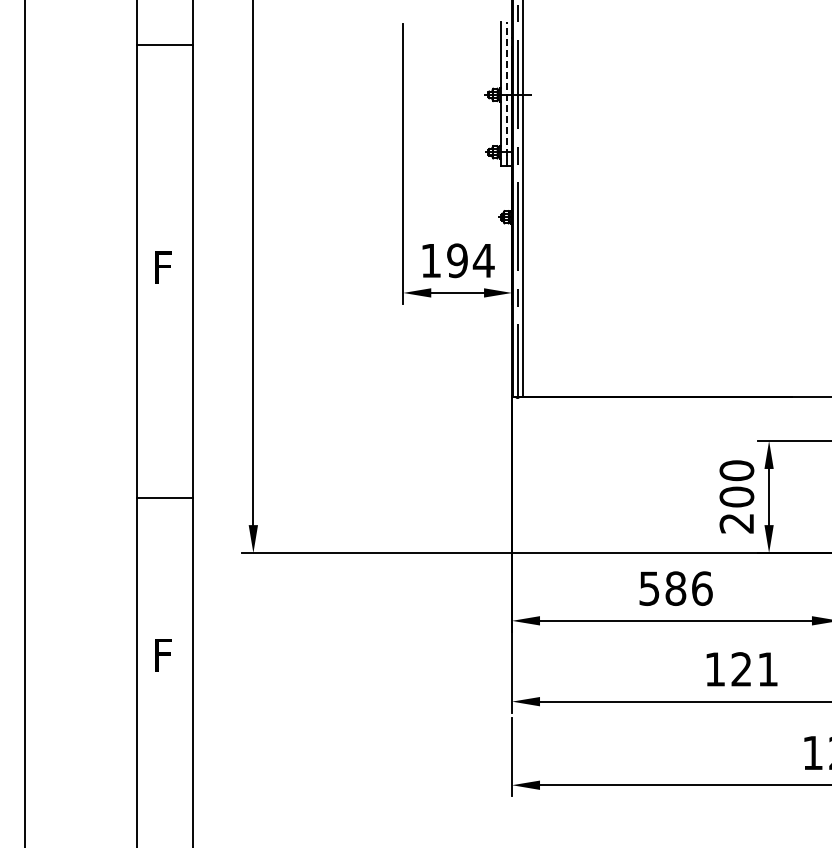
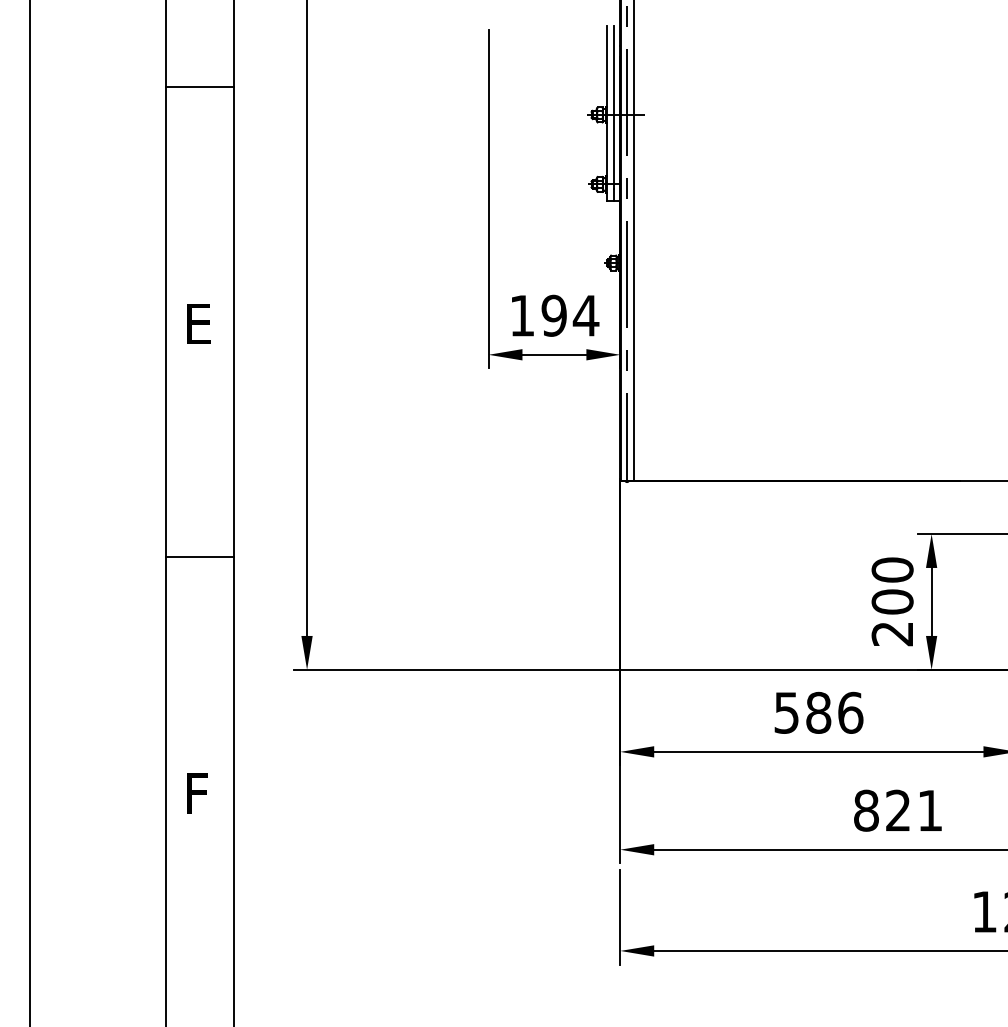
line: (164, 44) -> (199, 86), moved
line: (506, 88) -> (613, 107), dashed -> solid
text: (166, 267) -> (201, 323), F -> E
line: (164, 497) -> (199, 556), moved
text: (715, 669) -> (866, 810), 121 -> 821

